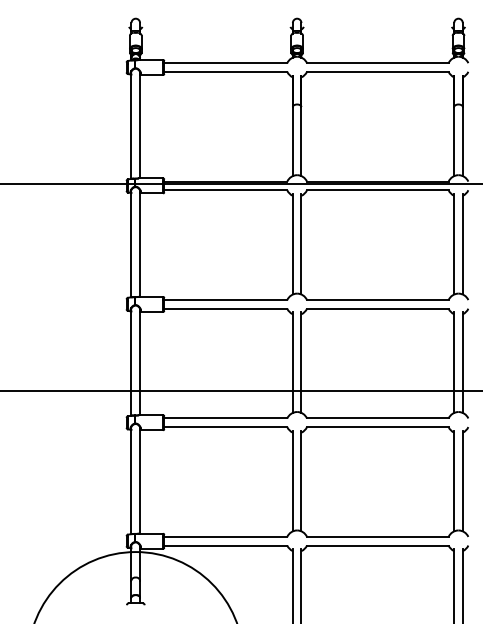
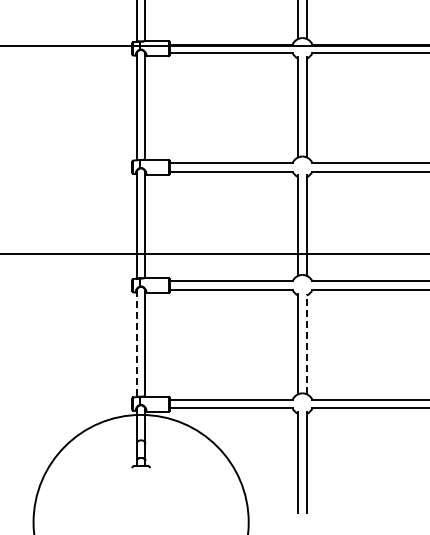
line: (131, 480) -> (136, 343), solid -> dashed
line: (301, 480) -> (306, 343), solid -> dashed

